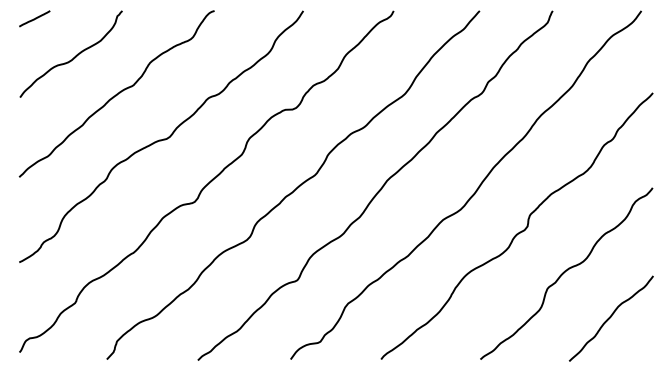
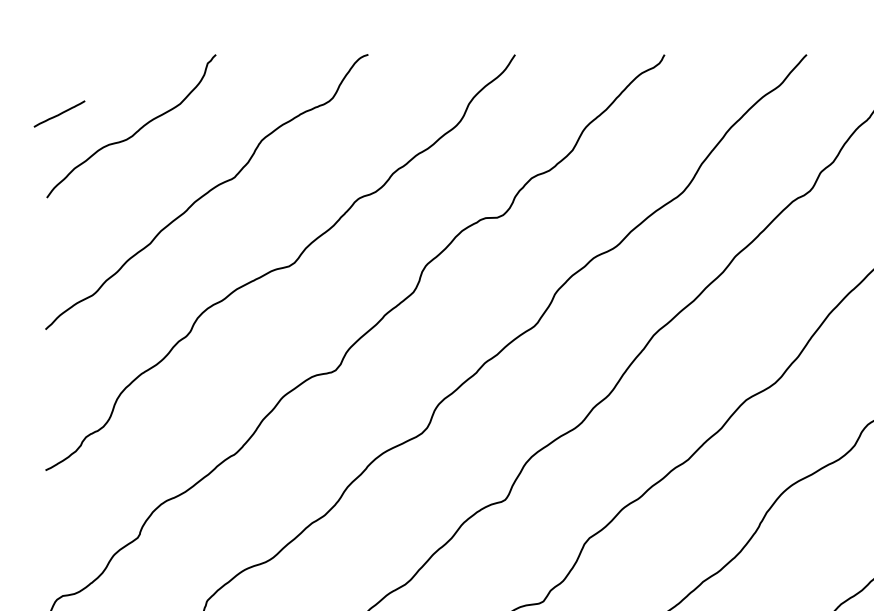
line: (34, 18) -> (59, 113), moved

